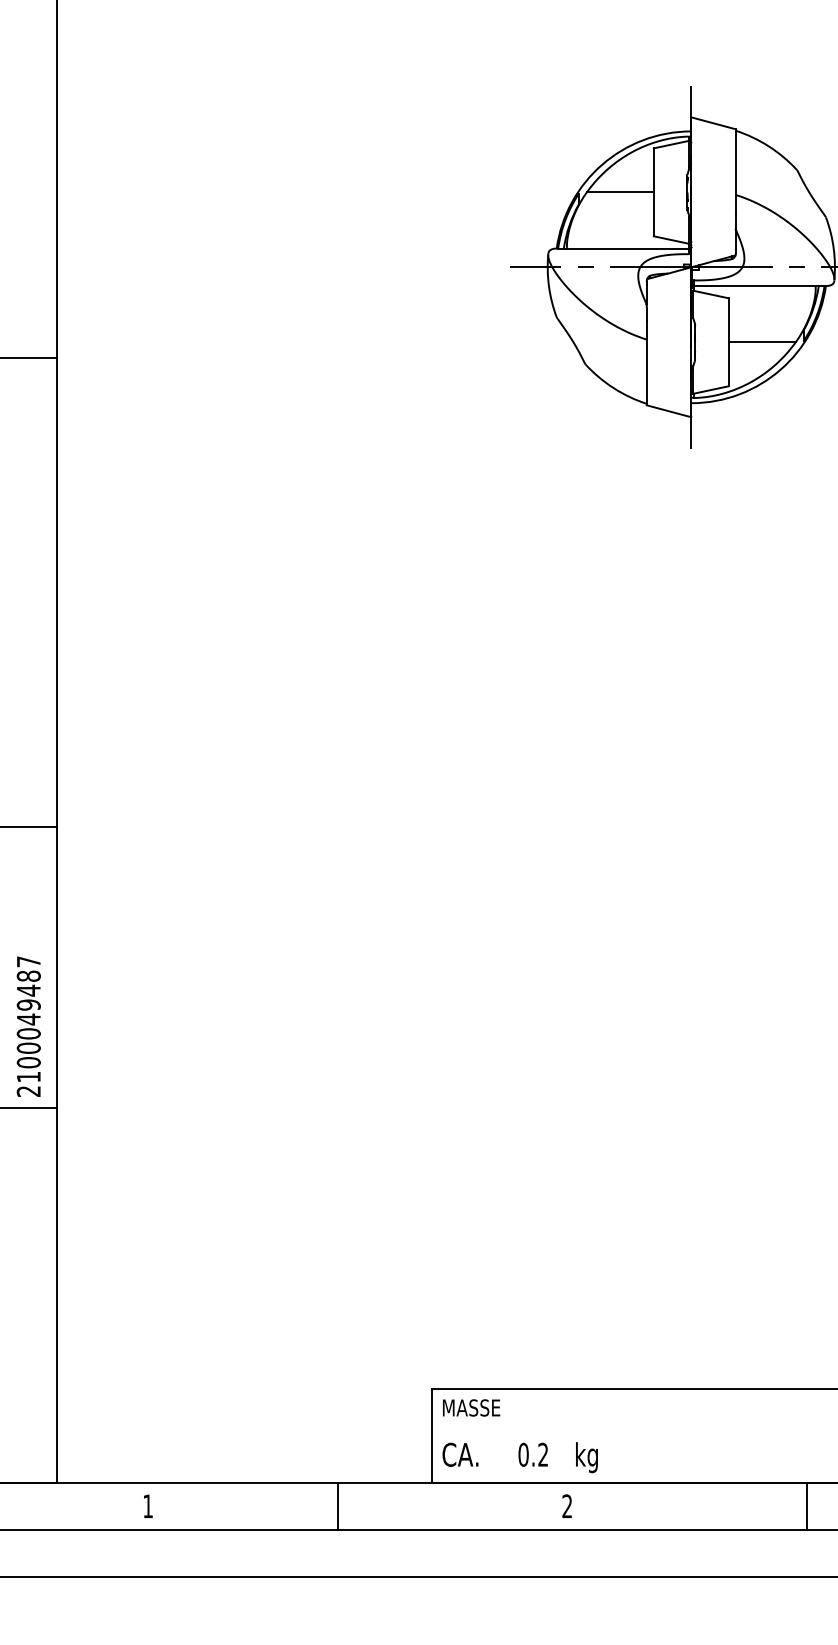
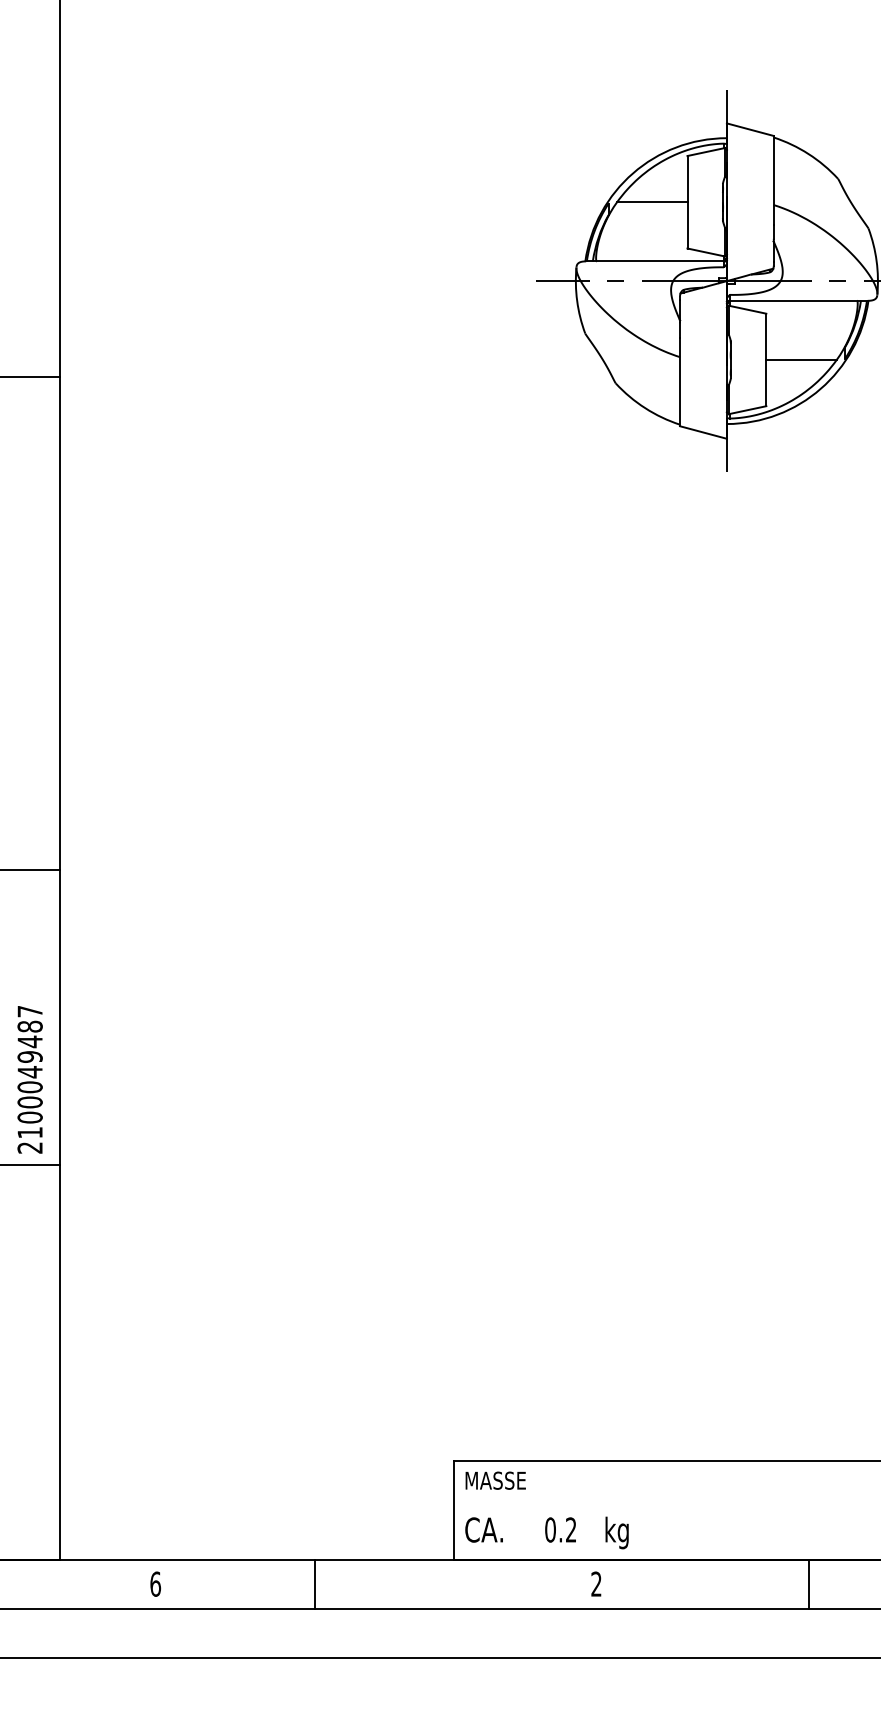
line: (338, 1505) -> (315, 1583), moved
line: (806, 1505) -> (809, 1583), moved
text: (148, 1506) -> (156, 1584), 1 -> 6

